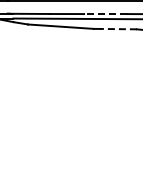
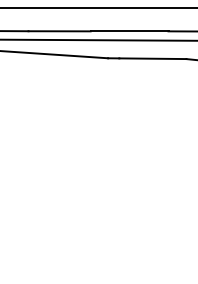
line: (105, 14) -> (129, 32), dashed -> solid
line: (117, 29) -> (151, 59), dashed -> solid

